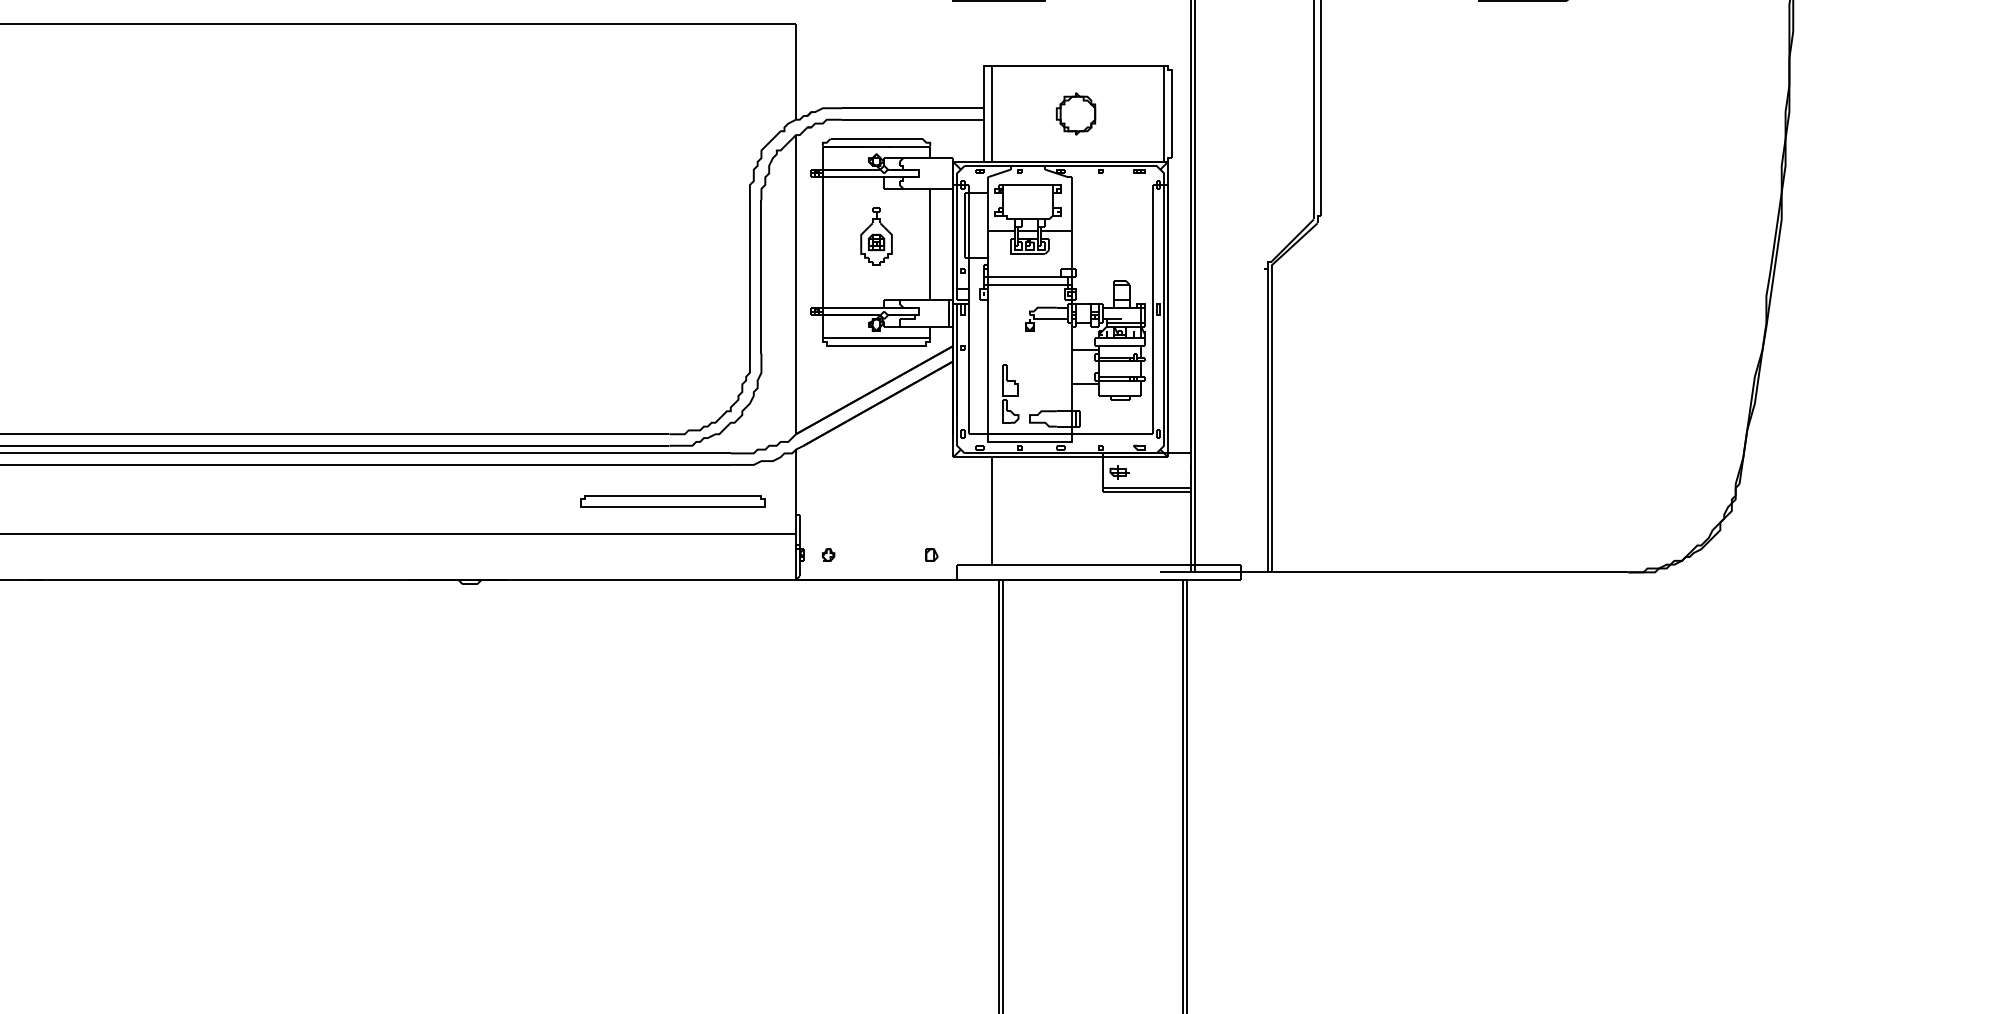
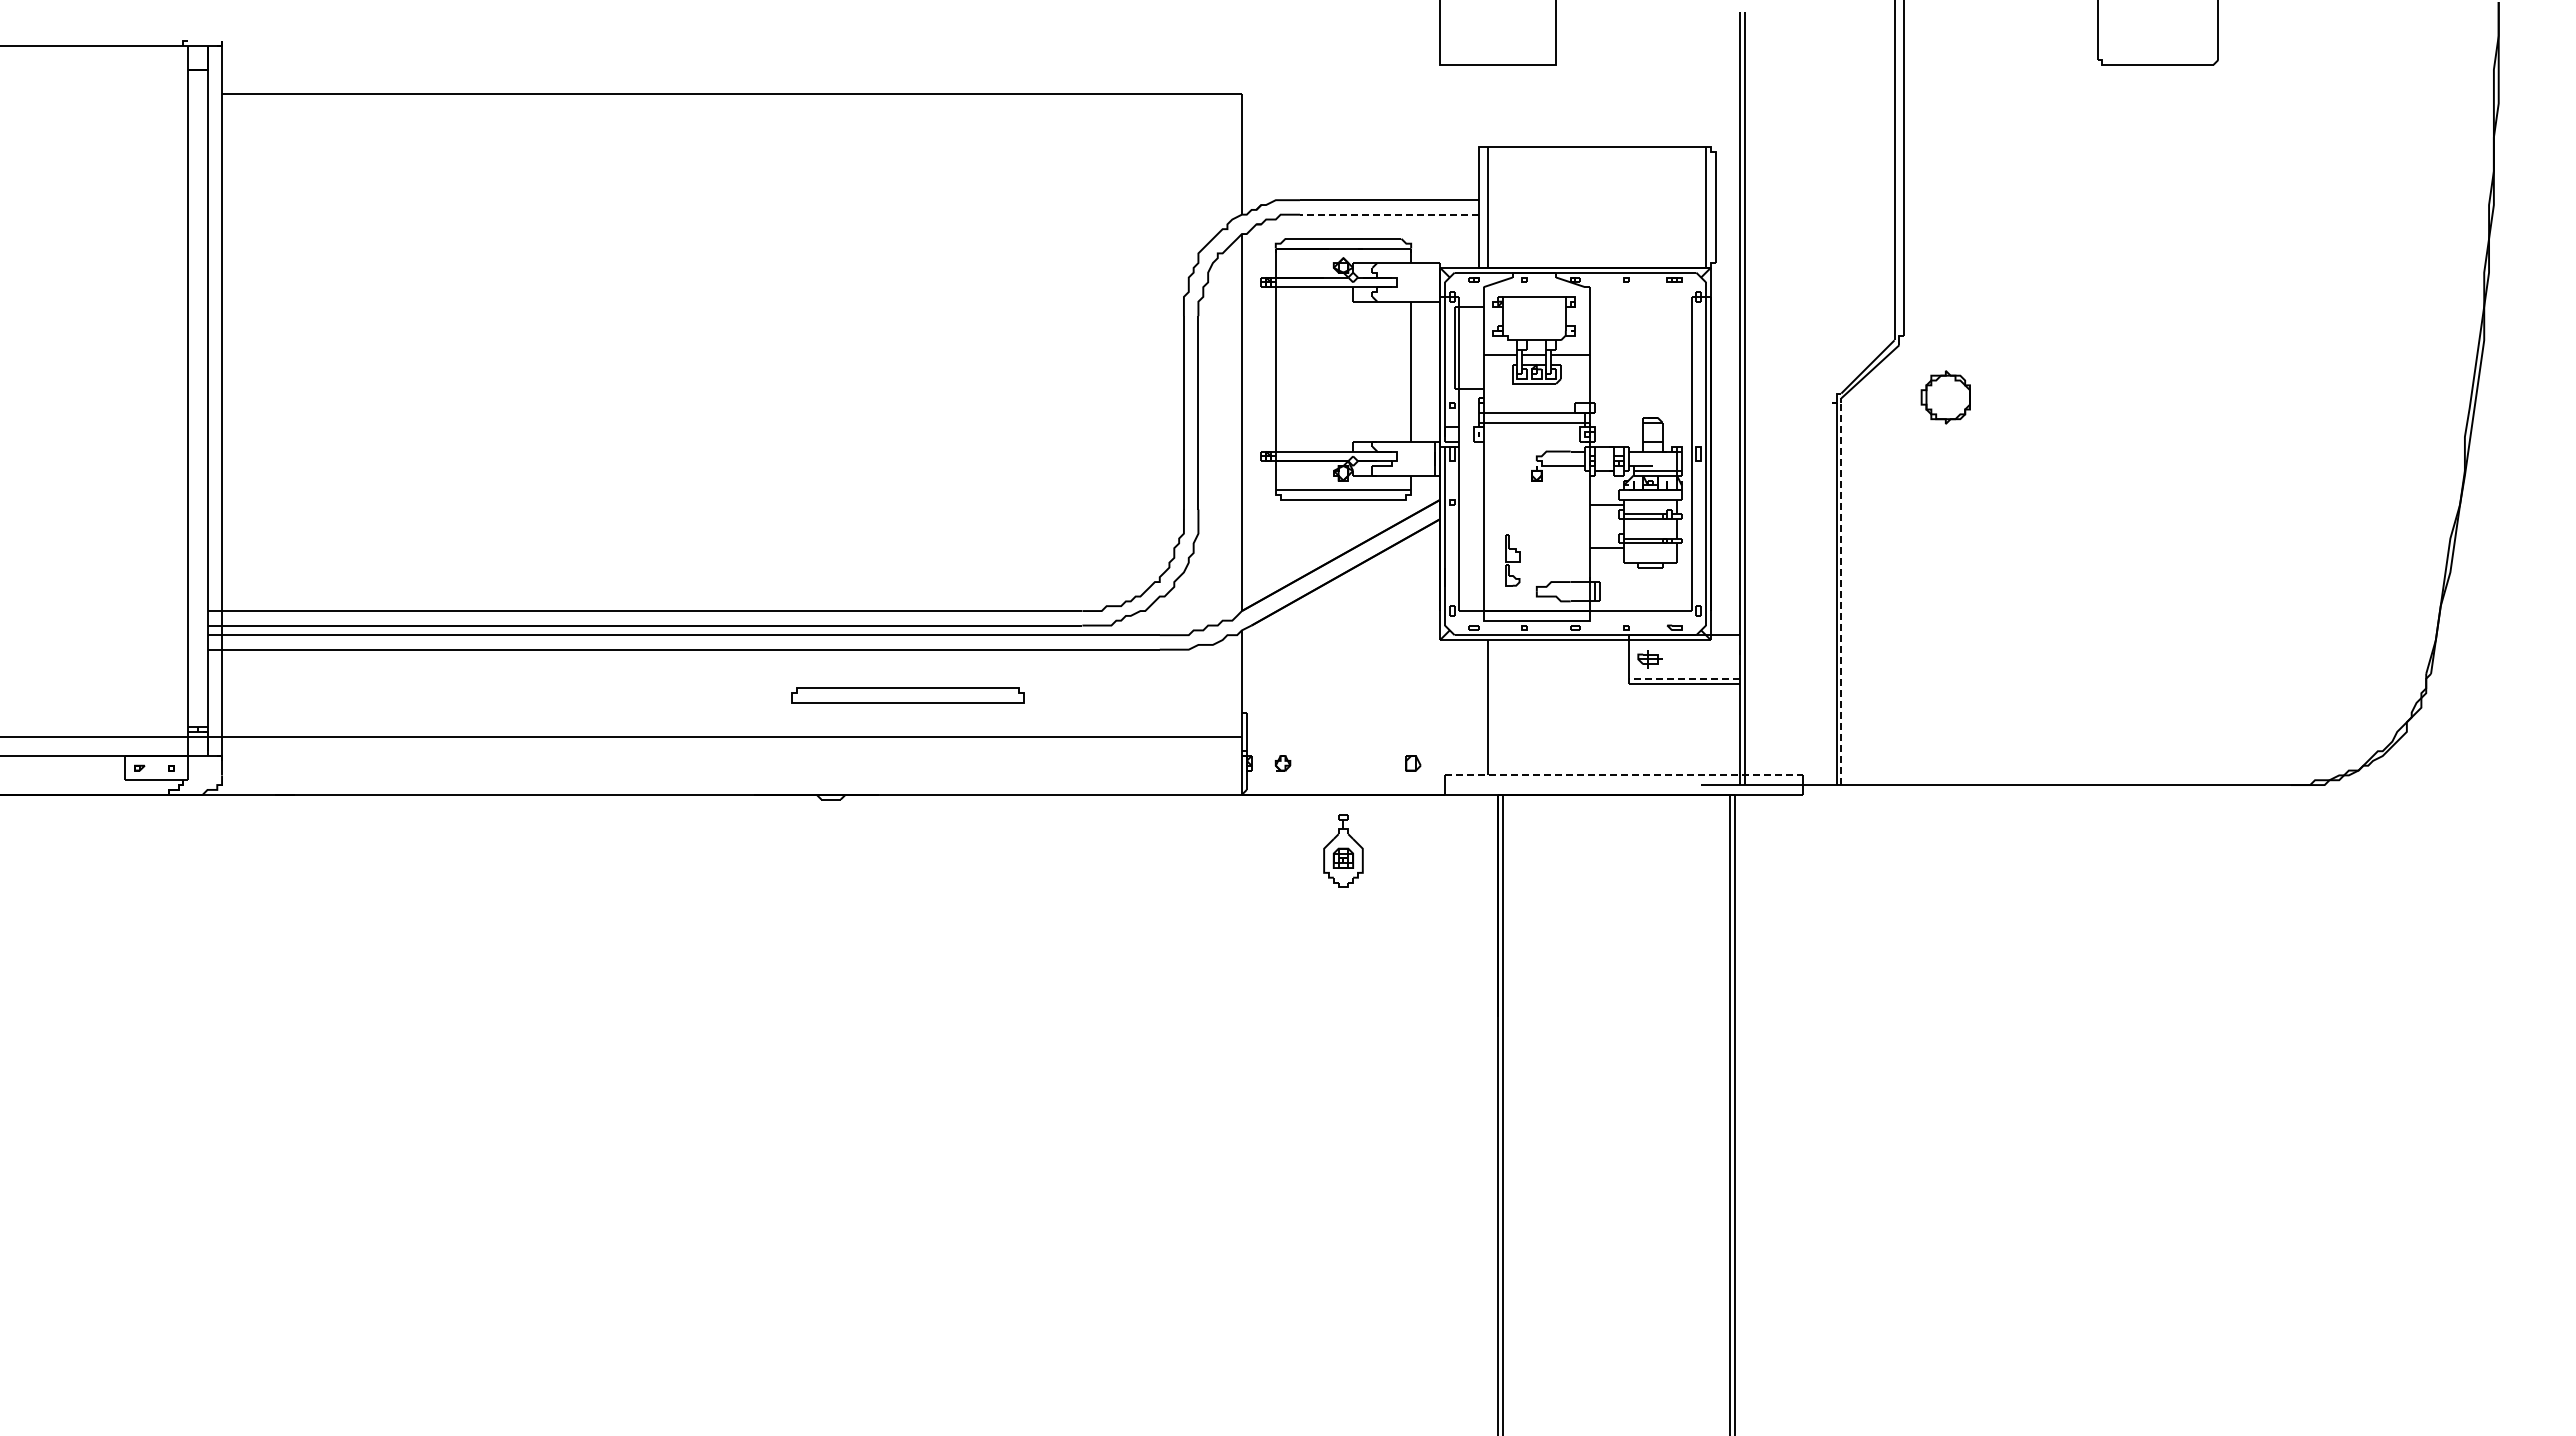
part: (1075, 114) -> (1945, 397), moved
line: (912, 119) -> (1388, 214), solid -> dashed
part: (876, 236) -> (1343, 850), moved
part: (1010, 394) -> (1512, 560), size x0.7
line: (1271, 421) -> (1841, 594), solid -> dashed
line: (1147, 487) -> (1684, 678), solid -> dashed
part: (672, 501) -> (907, 695), moved
line: (1098, 564) -> (1623, 775), solid -> dashed

